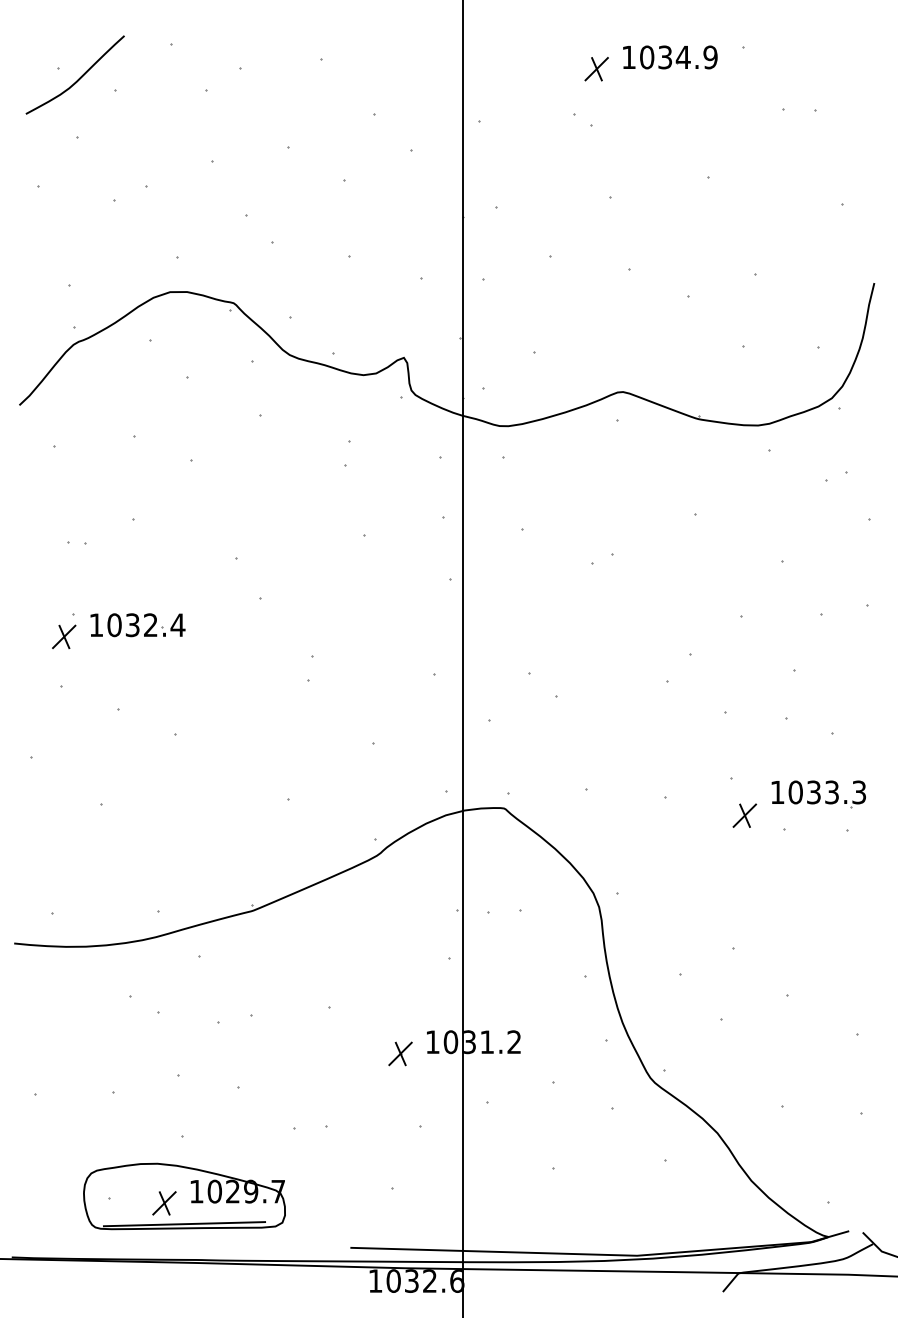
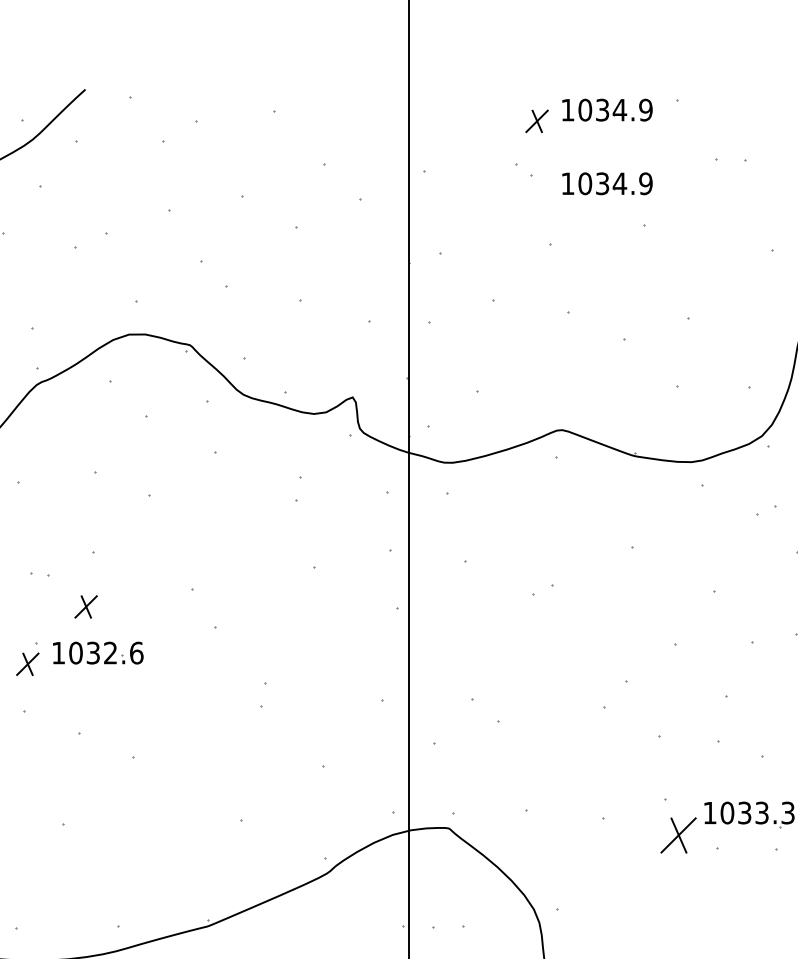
part: (670, 134) -> (607, 183), added
part: (125, 576) -> (86, 606), added
text: (177, 625) -> (136, 653), 1032.4 -> 1032.6
part: (744, 815) -> (678, 835), size x1.6

